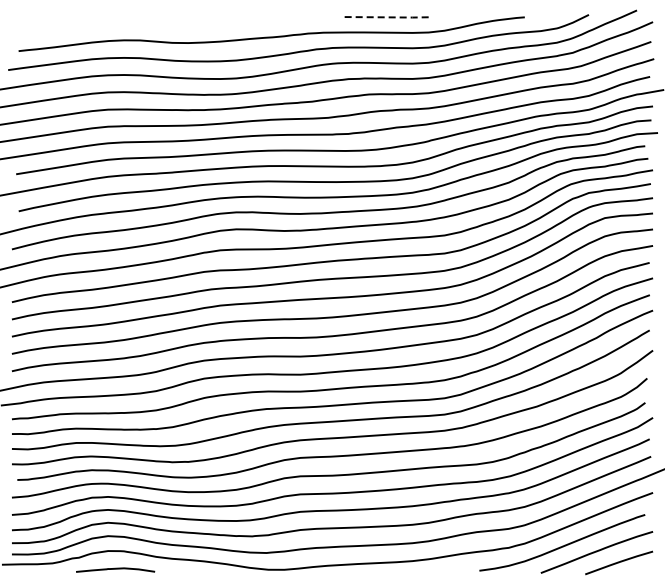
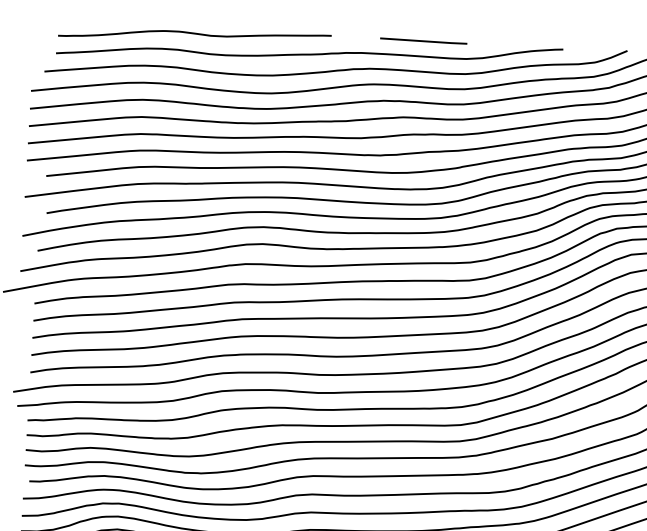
line: (385, 17) -> (424, 41), dashed -> solid
curve: (155, 24) -> (194, 34), added

